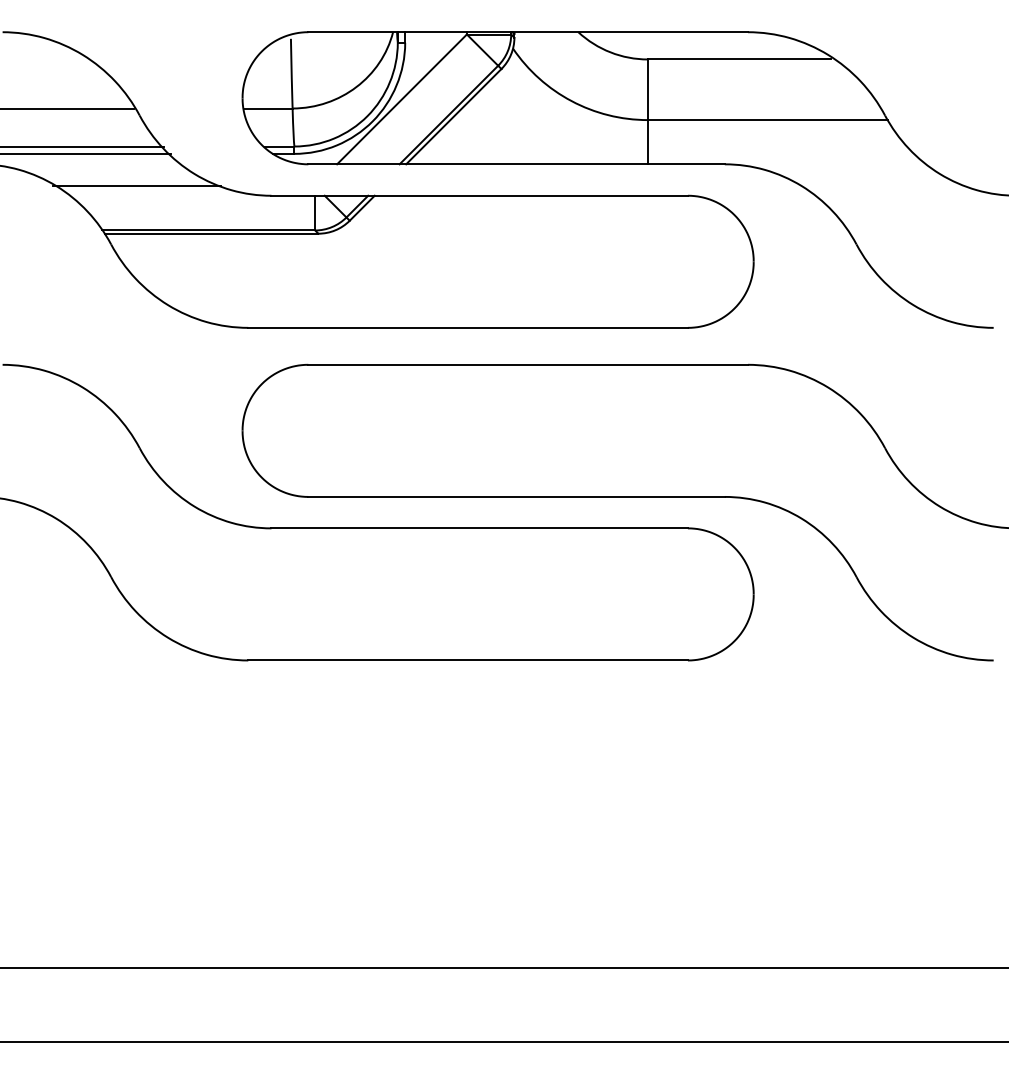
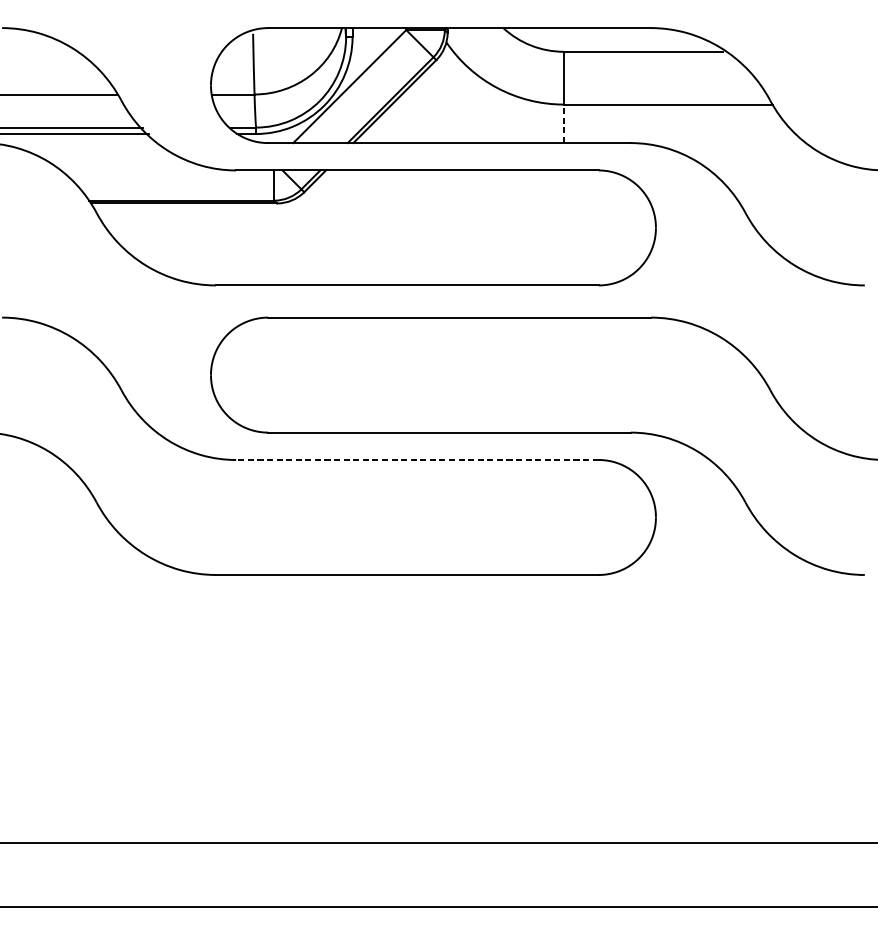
line: (647, 141) -> (563, 123), solid -> dashed
line: (136, 186) -> (118, 162), removed
line: (479, 528) -> (417, 460), solid -> dashed

